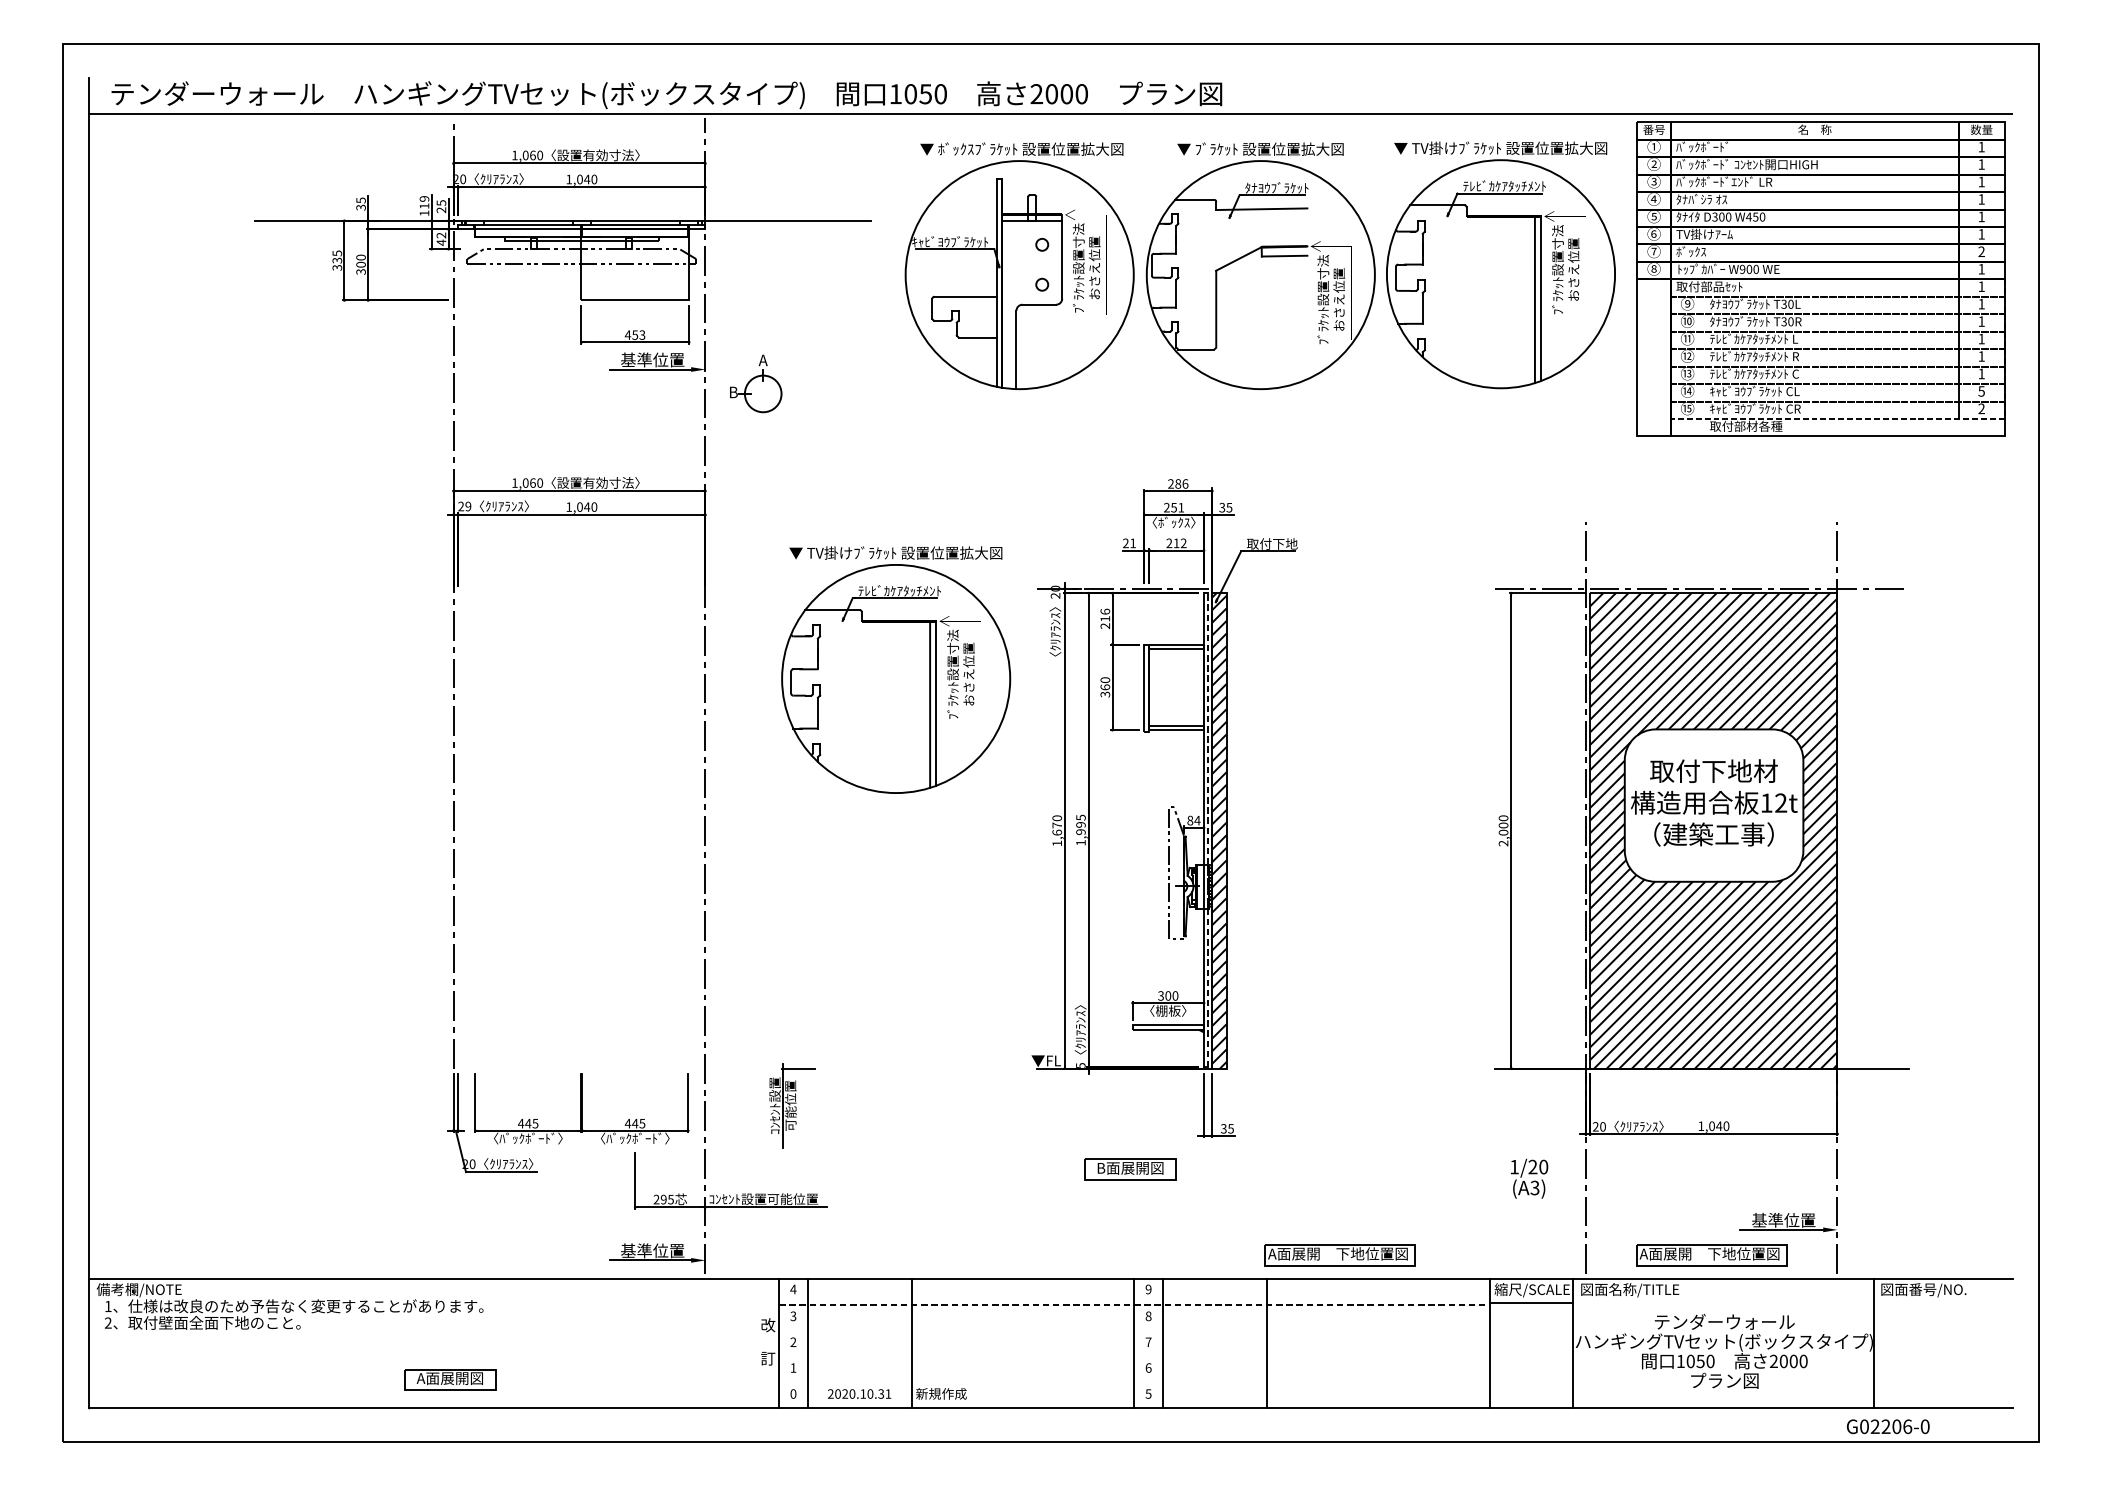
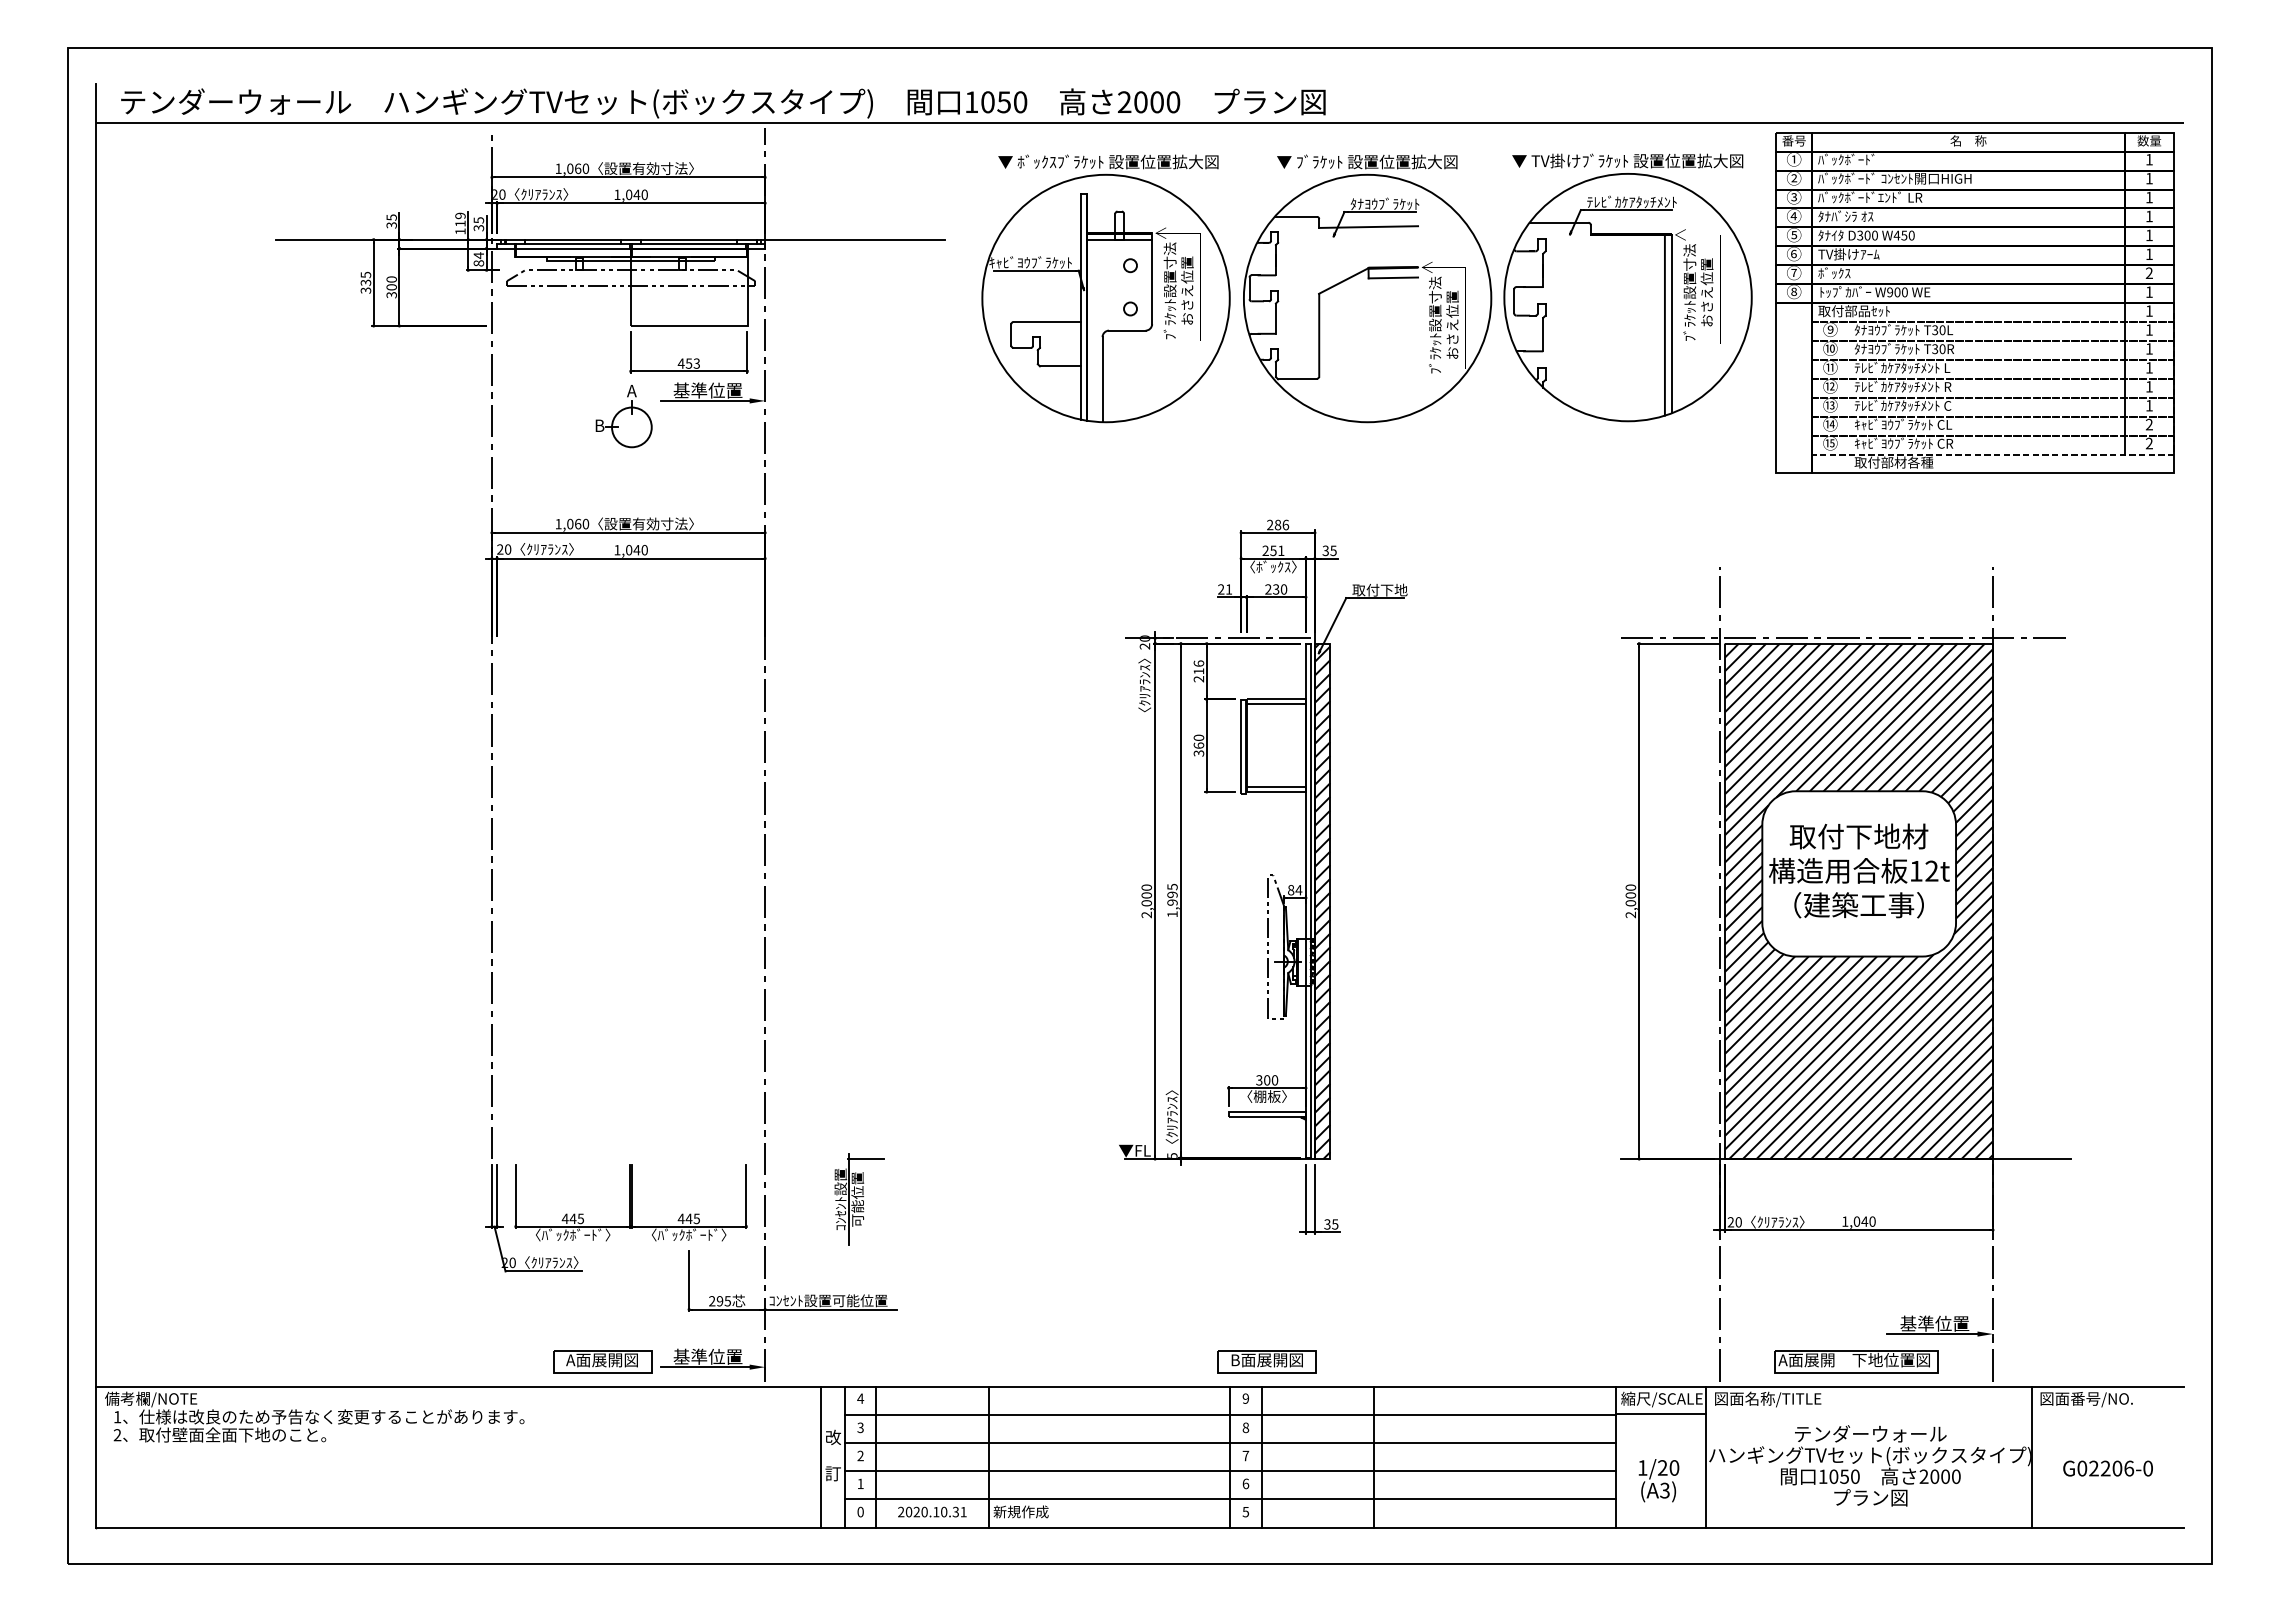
text: (442, 210) -> (479, 228), 25 -> 35
text: (441, 239) -> (478, 259), 42 -> 84
part: (755, 383) -> (623, 416), moved
text: (1981, 391) -> (2149, 424), 5 -> 2
text: (467, 506) -> (507, 549), 29 -> 20
text: (1180, 543) -> (1280, 589), 212 -> 230
part: (895, 669) -> (971, 726), removed
line: (1208, 830) -> (1310, 900), dashed -> solid
text: (1056, 834) -> (1146, 905), 1,670 -> 2,000
part: (1129, 1169) -> (1266, 1361), moved
text: (1529, 1178) -> (1658, 1480), moved
part: (1340, 1255) -> (1453, 1361), removed
line: (1134, 1304) -> (1230, 1415), dashed -> solid
line: (1134, 1330) -> (1230, 1443), added
line: (757, 1343) -> (821, 1457), added
line: (1134, 1356) -> (1230, 1471), added
part: (450, 1379) -> (602, 1361), moved
line: (1134, 1382) -> (1230, 1499), added
text: (1887, 1426) -> (2107, 1468), moved

